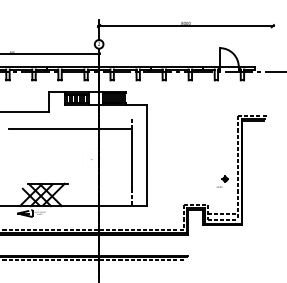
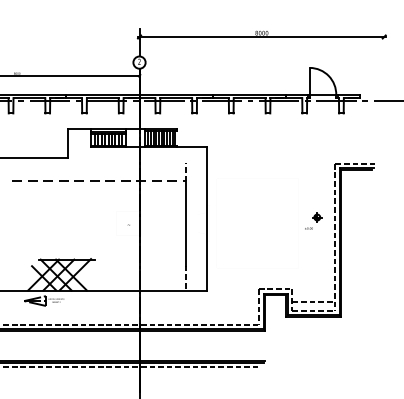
line: (70, 128) -> (99, 181), solid -> dashed
part: (222, 181) -> (313, 220), moved

